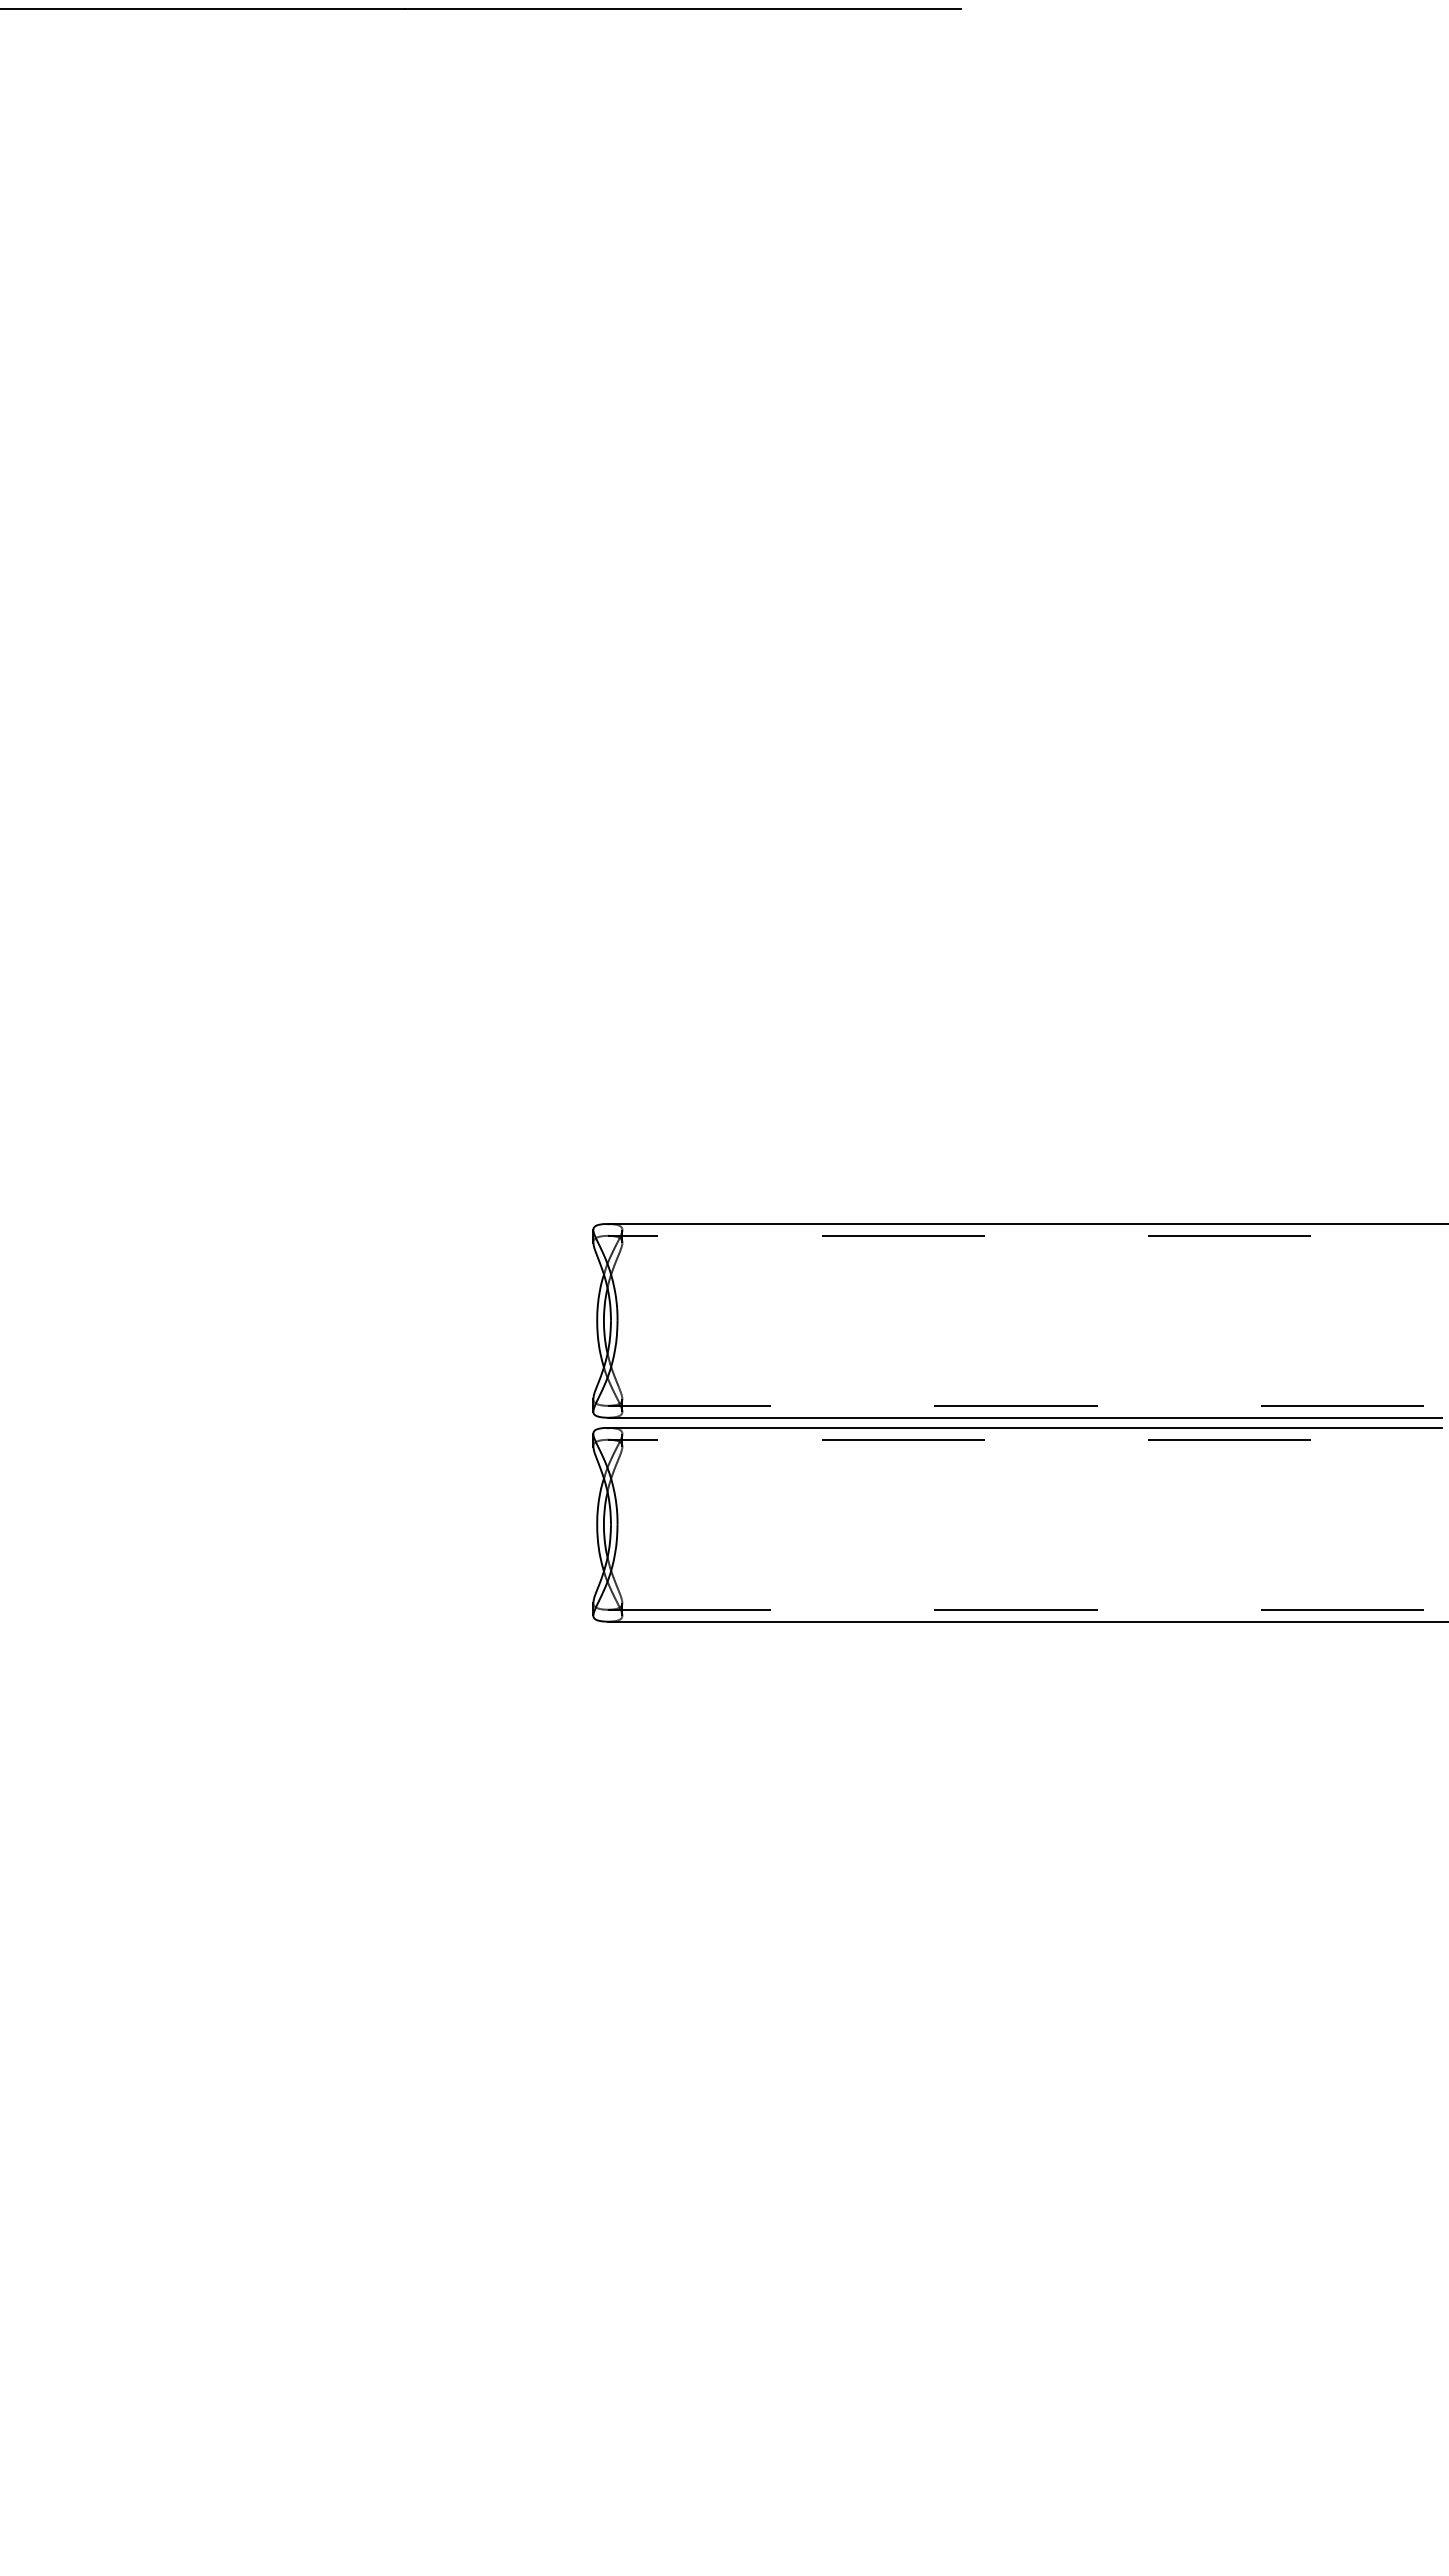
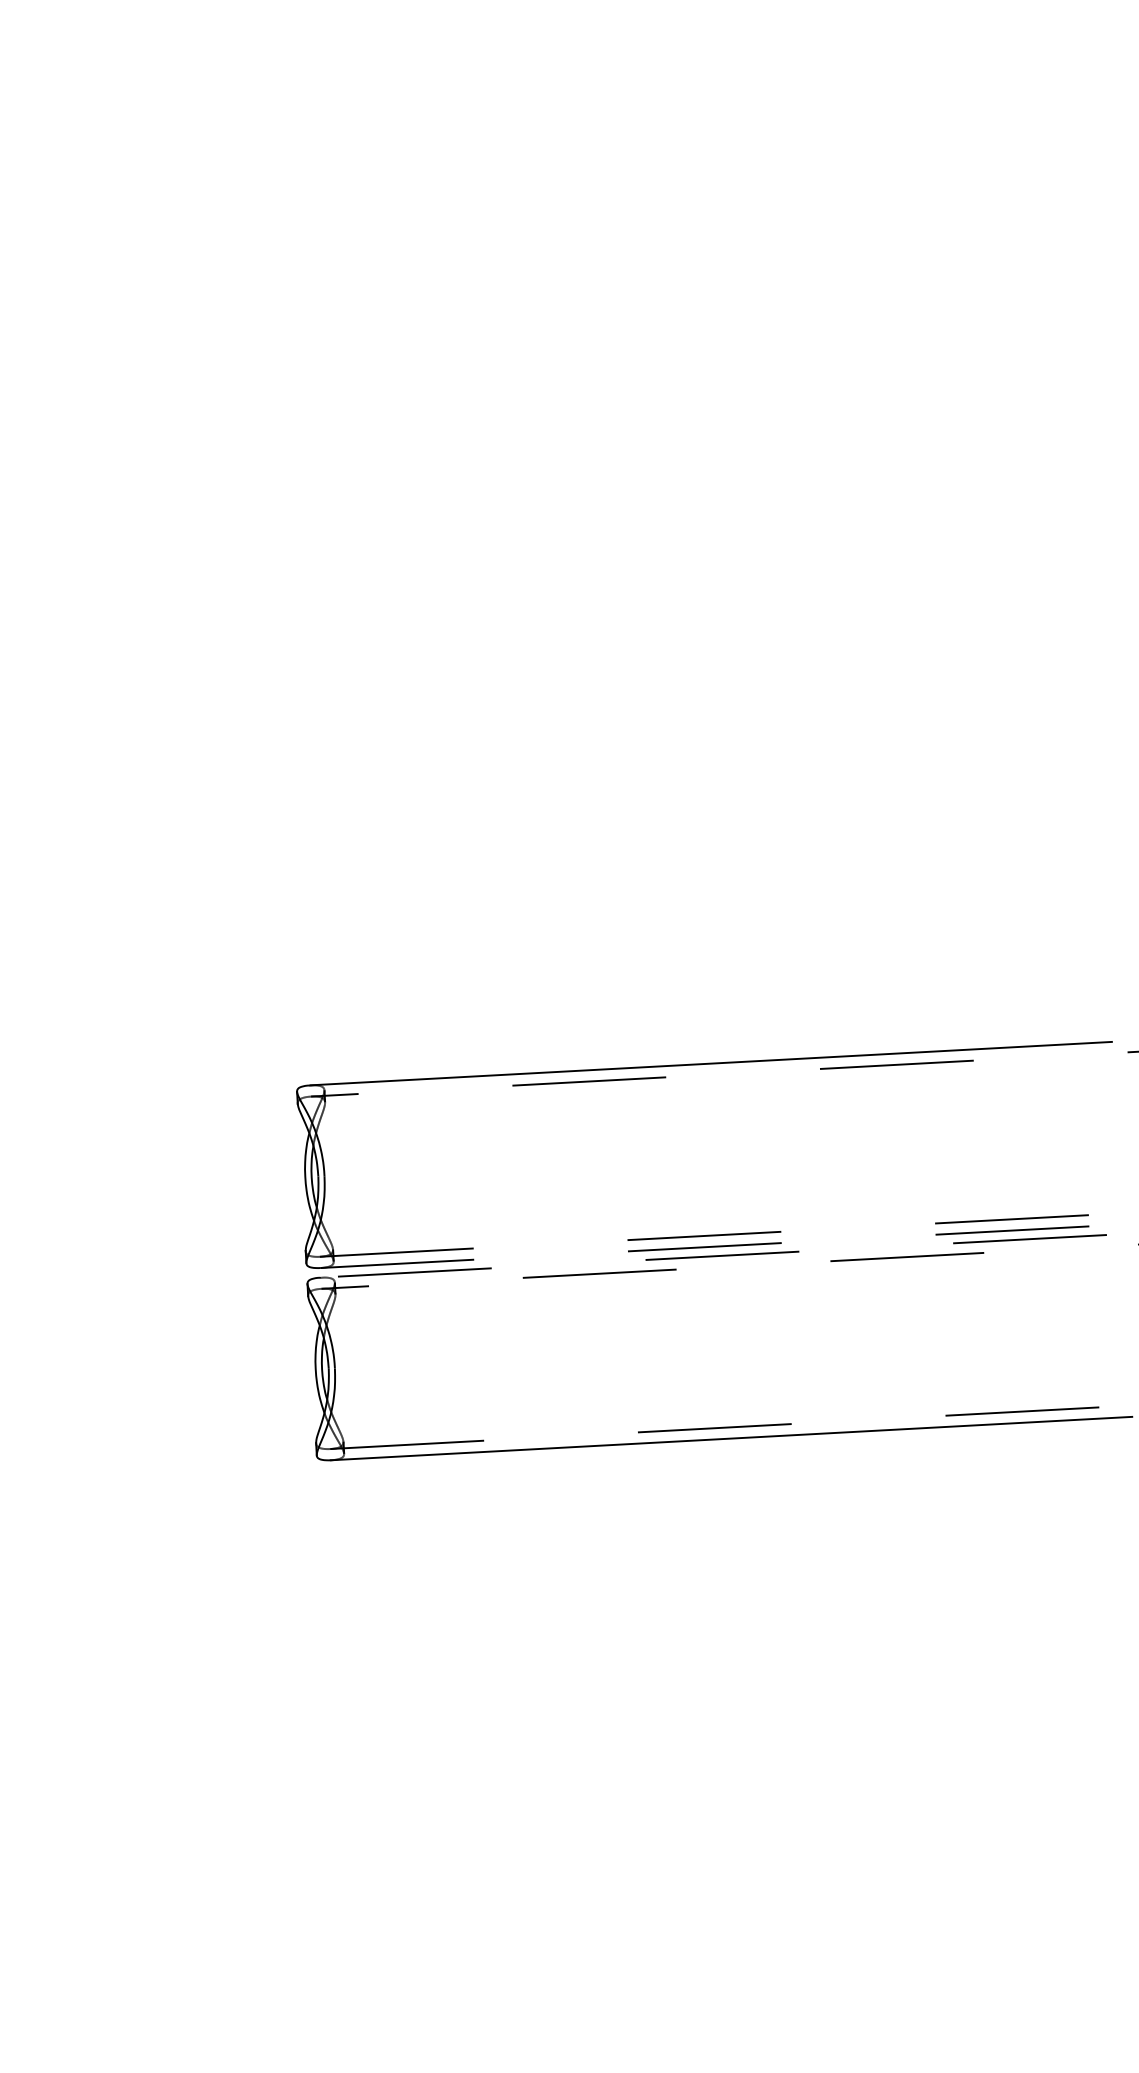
line: (1024, 1417) -> (713, 1246), solid -> dashed
line: (1024, 1427) -> (713, 1255), solid -> dashed

